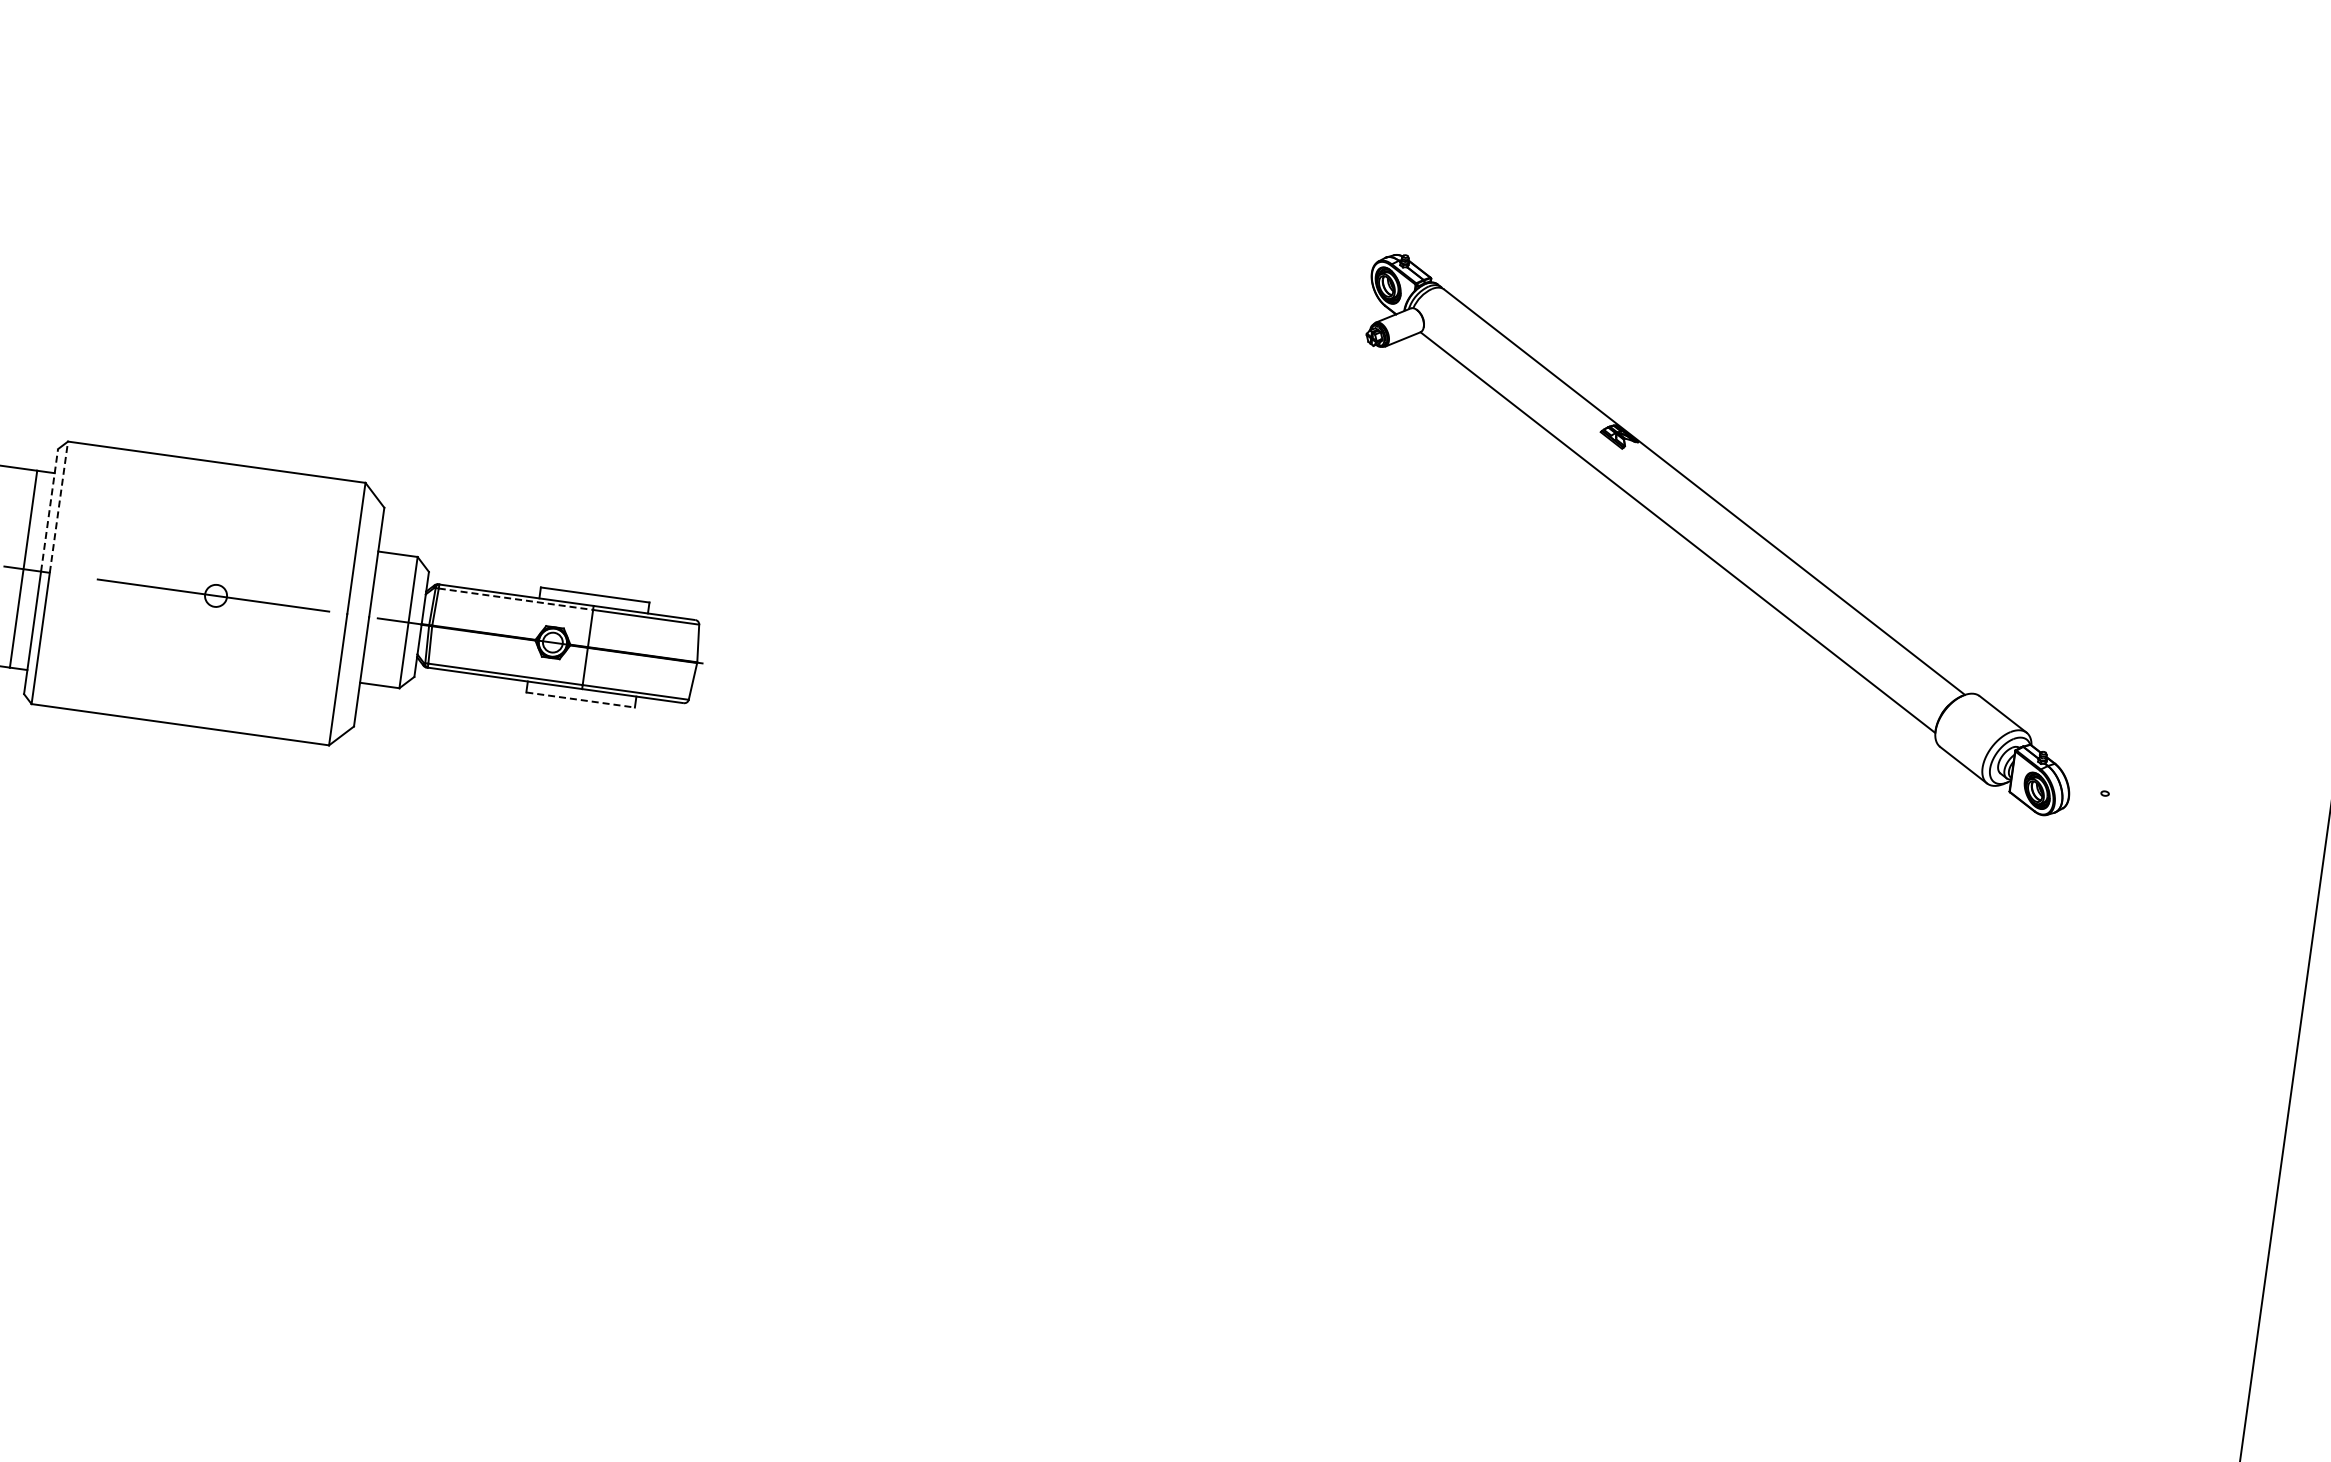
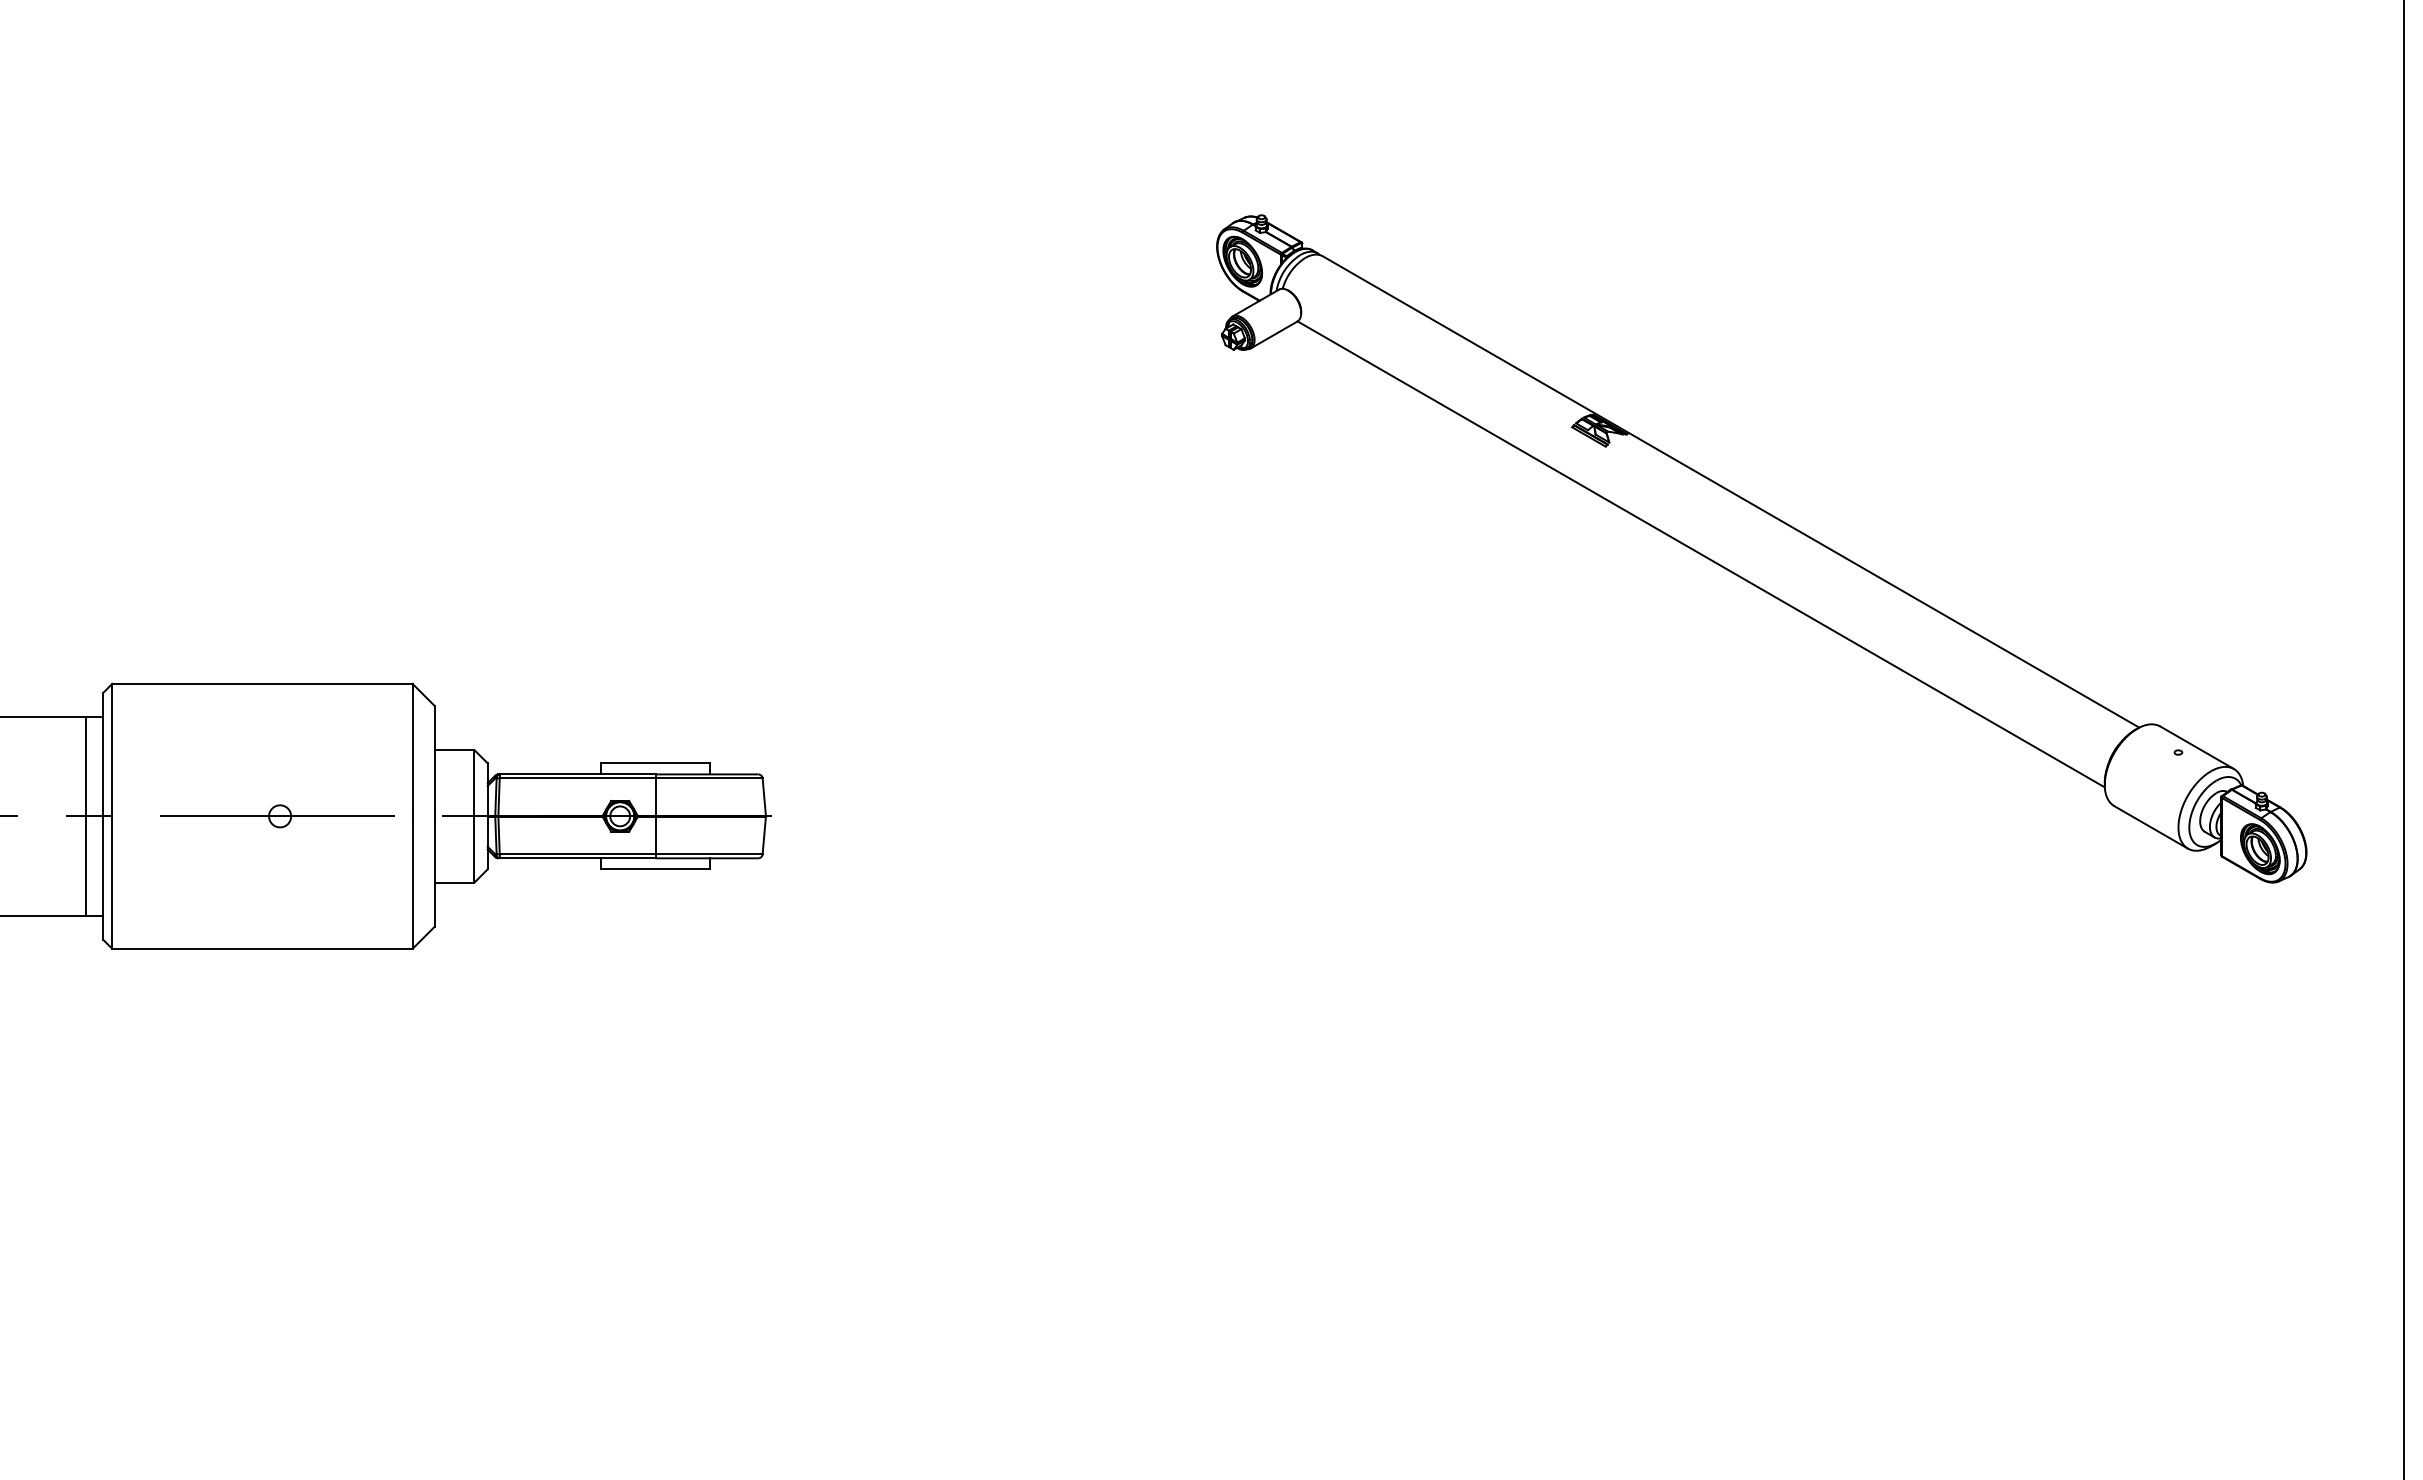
line: (59, 506) -> (112, 749), dashed -> solid
line: (49, 510) -> (103, 754), dashed -> solid
part: (1720, 534) -> (1761, 548), size x1.43
line: (515, 599) -> (577, 778), dashed -> solid
line: (580, 700) -> (655, 869), dashed -> solid

